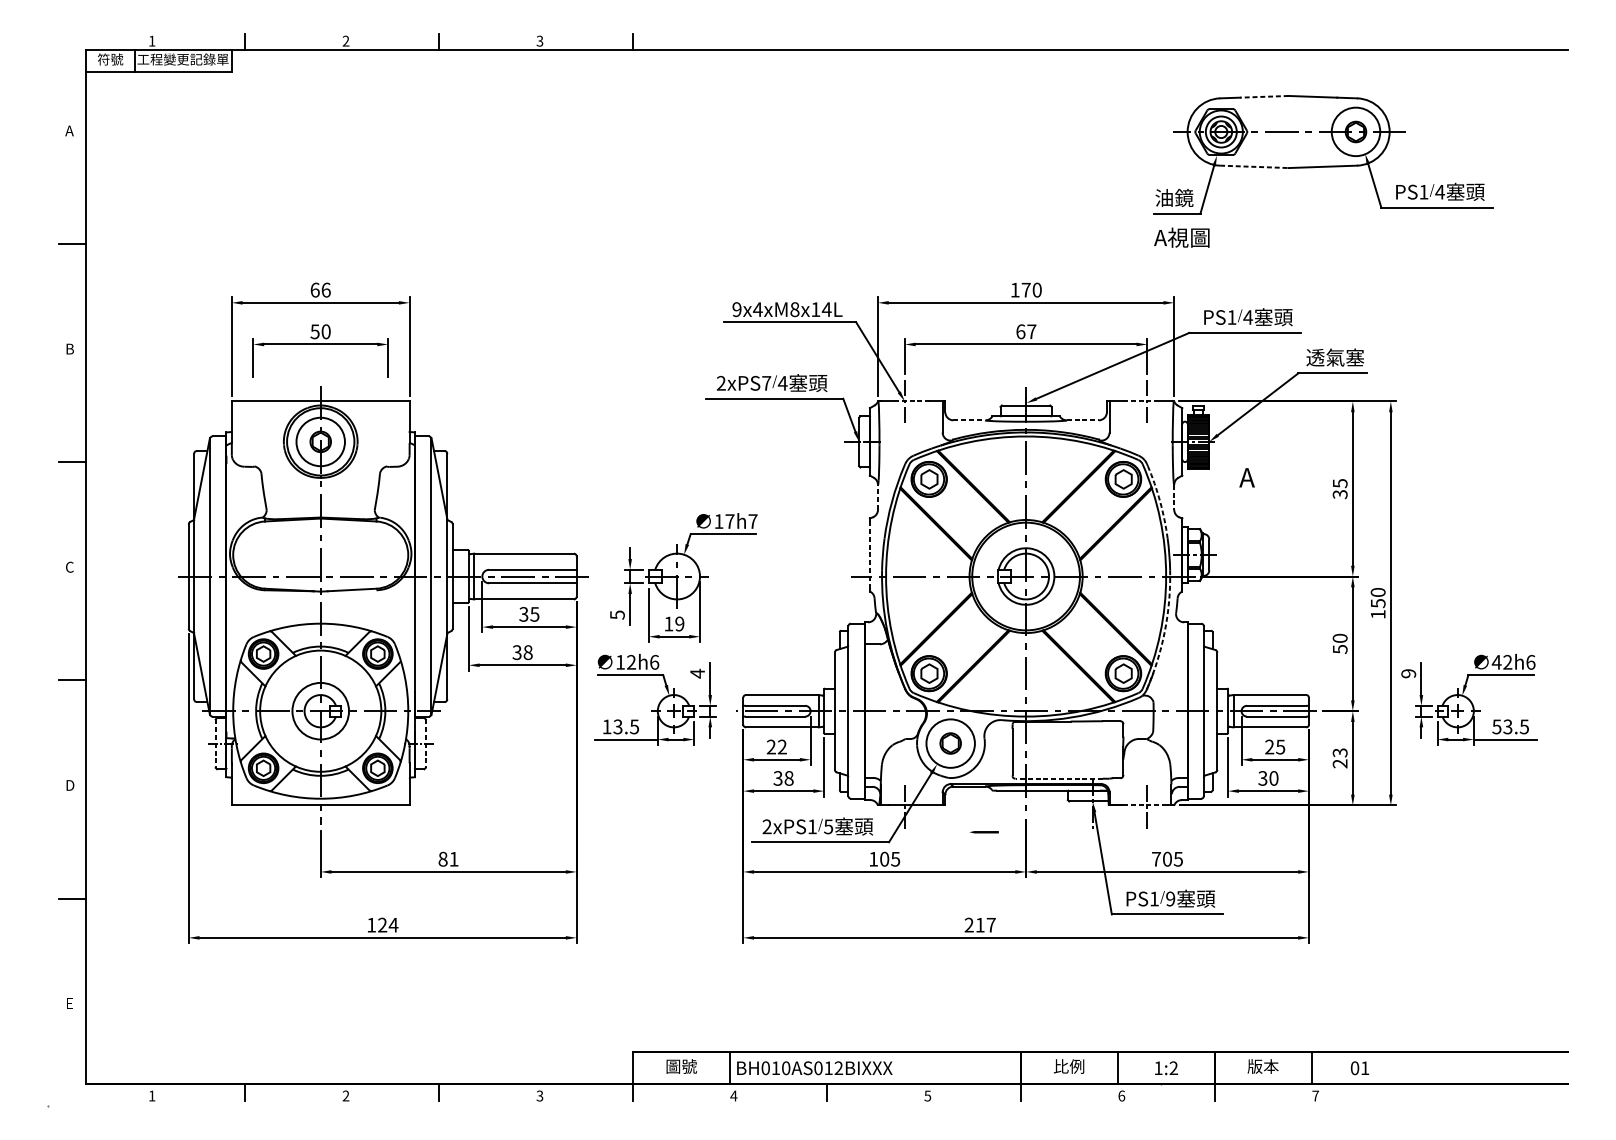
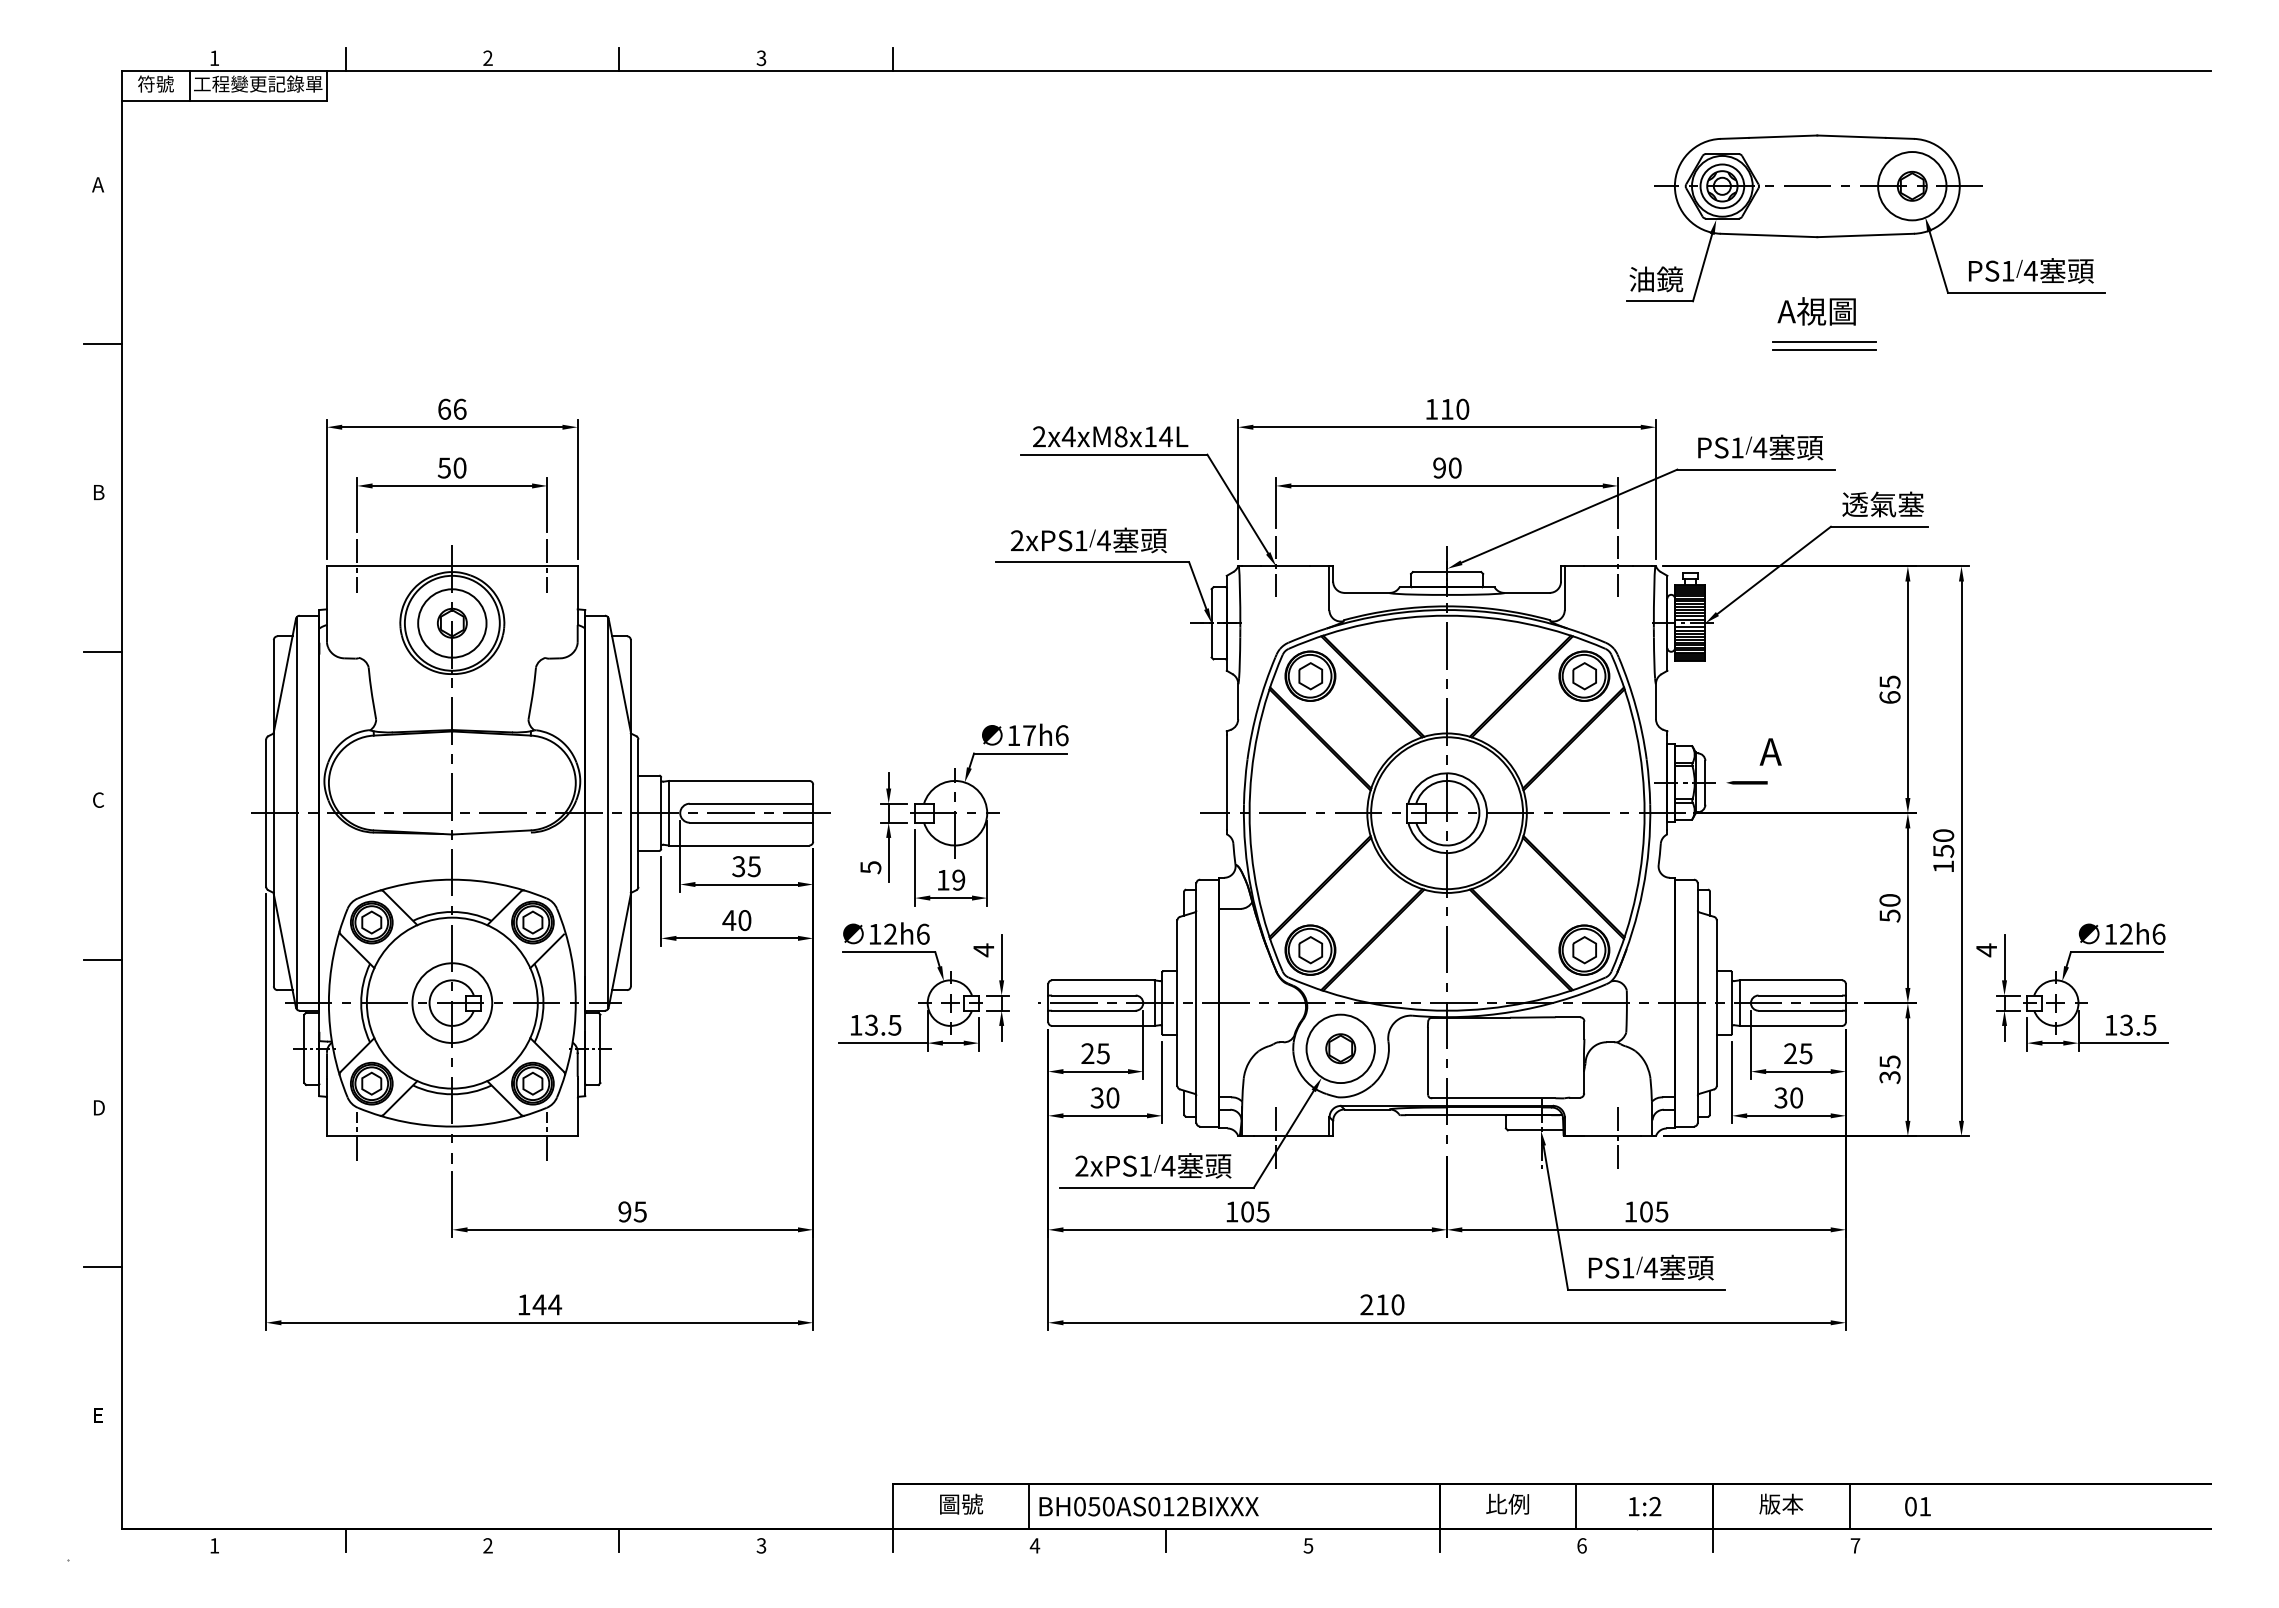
line: (1263, 96) -> (1782, 136), dashed -> solid
line: (1254, 166) -> (1769, 235), dashed -> solid
text: (1181, 237) -> (1816, 311), moved
line: (1293, 242) -> (1824, 342), added
line: (1293, 248) -> (1824, 350), added
text: (1026, 290) -> (1447, 409), 170 -> 110
text: (737, 309) -> (1039, 436), 9x4xM8x14L -> 2x4xM8x14L
text: (1026, 331) -> (1447, 467), 67 -> 90
text: (766, 383) -> (1080, 540), 2xPS7 -> 2xPS1
line: (253, 401) -> (357, 566), added
line: (388, 401) -> (547, 566), added
line: (911, 401) -> (1285, 566), dashed -> solid
line: (1140, 401) -> (1608, 566), dashed -> solid
line: (969, 420) -> (1367, 592), dashed -> solid
line: (1083, 420) -> (1527, 592), dashed -> solid
text: (1246, 477) -> (1770, 751), moved
text: (1339, 494) -> (1889, 697), 35 -> 65
line: (878, 497) -> (1238, 701), dashed -> solid
line: (1174, 497) -> (1656, 701), dashed -> solid
arc: (1160, 501) -> (1636, 707), dashed -> solid
text: (752, 521) -> (1061, 735), 17h7 -> 17h6
line: (869, 554) -> (1226, 782), dashed -> solid
arc: (1164, 630) -> (1642, 889), dashed -> solid
text: (522, 652) -> (736, 920), 38 -> 40
text: (1496, 662) -> (2110, 934), 42h6 -> 12h6
text: (1408, 673) -> (1986, 950), 9 -> 4
text: (1496, 727) -> (2110, 1025), 53.5 -> 13.5
line: (215, 744) -> (304, 1049), dashed -> solid
line: (425, 744) -> (600, 1049), dashed -> solid
text: (781, 746) -> (1102, 1053), 22 -> 25
text: (1339, 758) -> (1889, 1069), 23 -> 35
text: (788, 778) -> (1112, 1098), 38 -> 30
line: (1059, 778) -> (1493, 1098), dashed -> solid
line: (253, 805) -> (357, 1135), added
line: (388, 805) -> (547, 1135), added
line: (1143, 805) -> (1612, 1136), dashed -> solid
text: (828, 827) -> (1168, 1166), 5 -> 4
line: (983, 832) -> (1746, 782), moved
text: (448, 858) -> (632, 1211), 81 -> 95
text: (1156, 858) -> (1630, 1211), 705 -> 105
text: (1170, 898) -> (1650, 1267), 9 -> 4
text: (382, 924) -> (539, 1304), 124 -> 144
text: (990, 924) -> (1397, 1304), 217 -> 210
text: (776, 1068) -> (1094, 1506), BH010AS012BIXXX -> BH050AS012BIXXX

